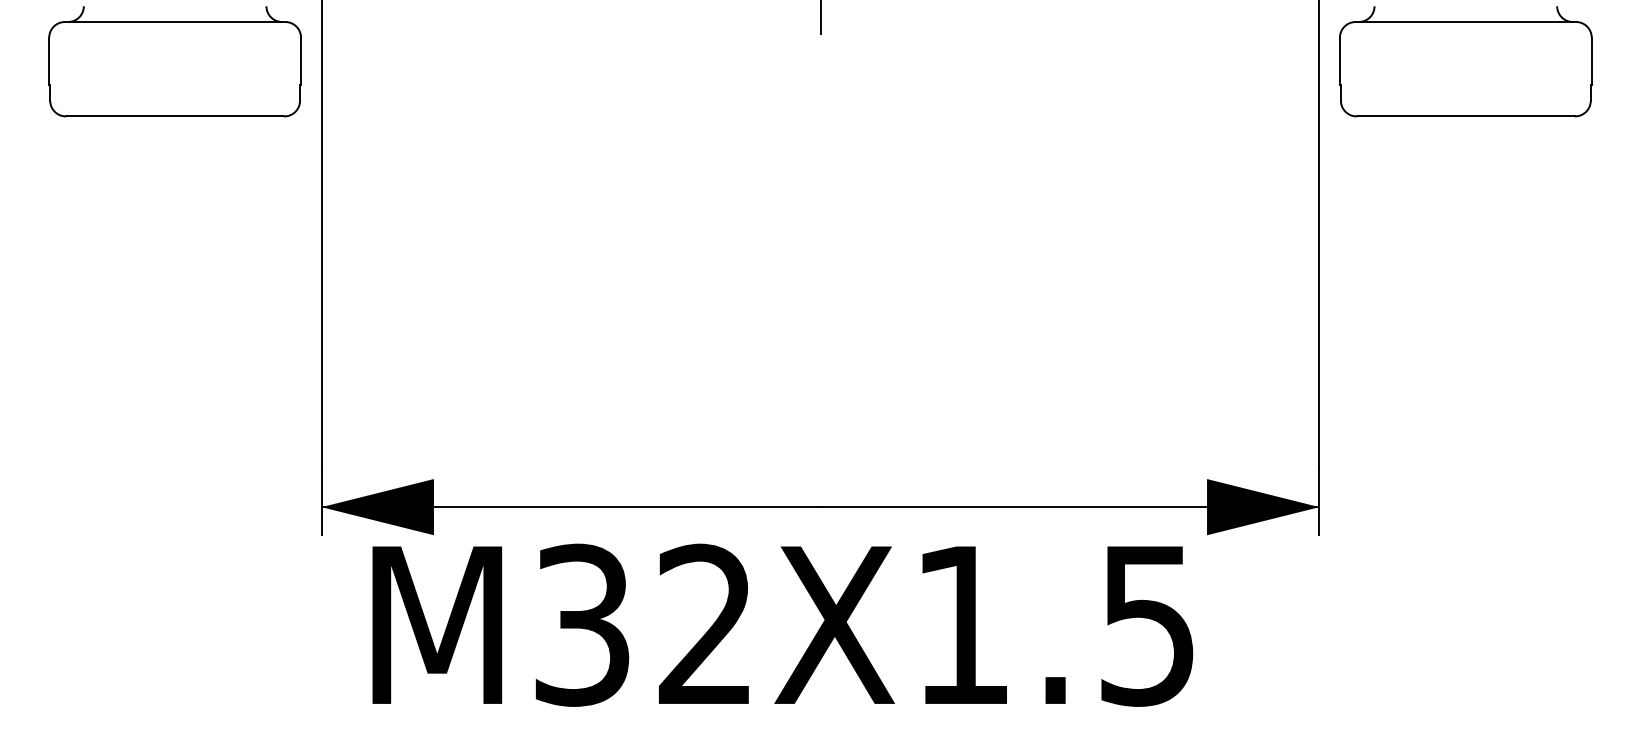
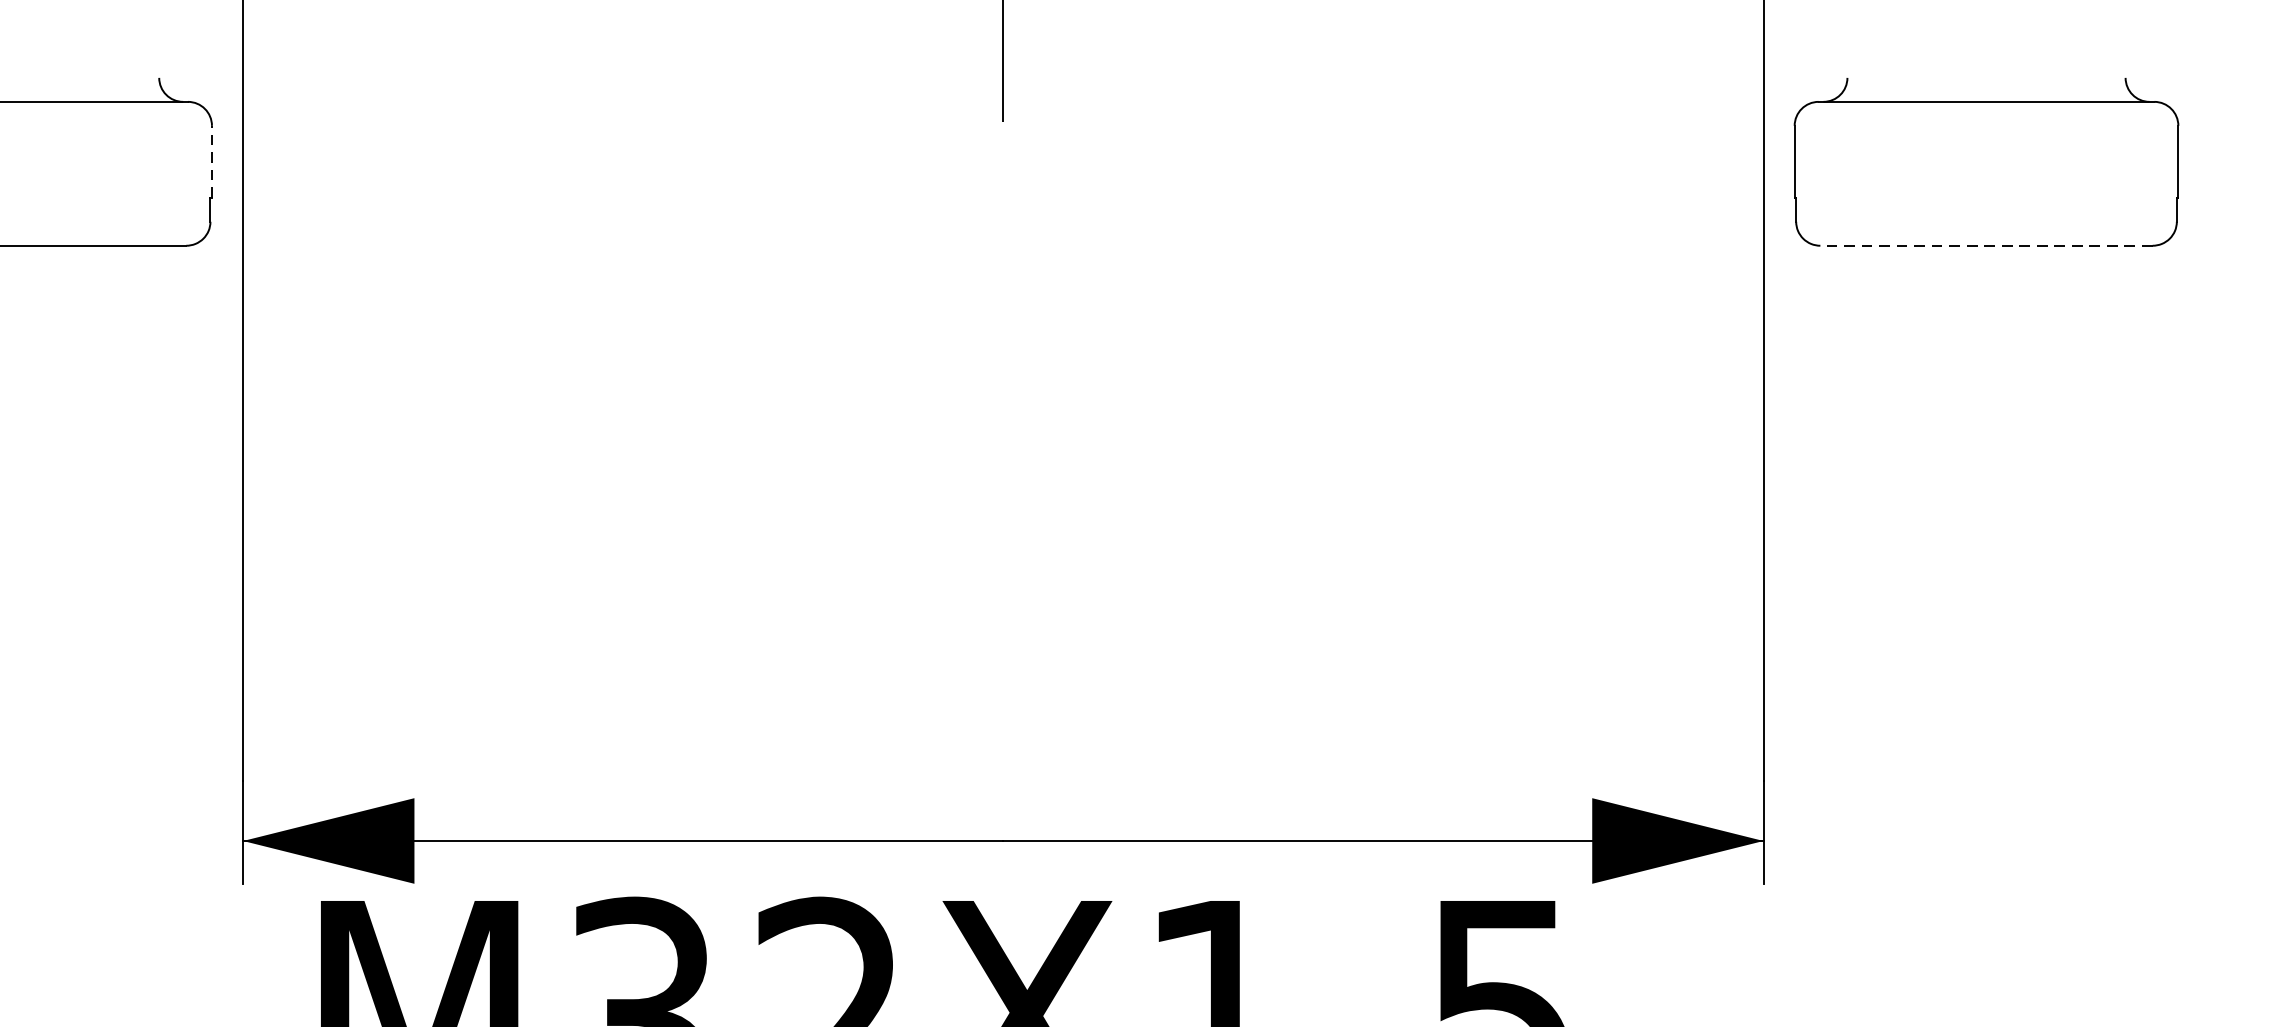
line: (301, 61) -> (212, 162), solid -> dashed
line: (1465, 116) -> (1985, 245), solid -> dashed

